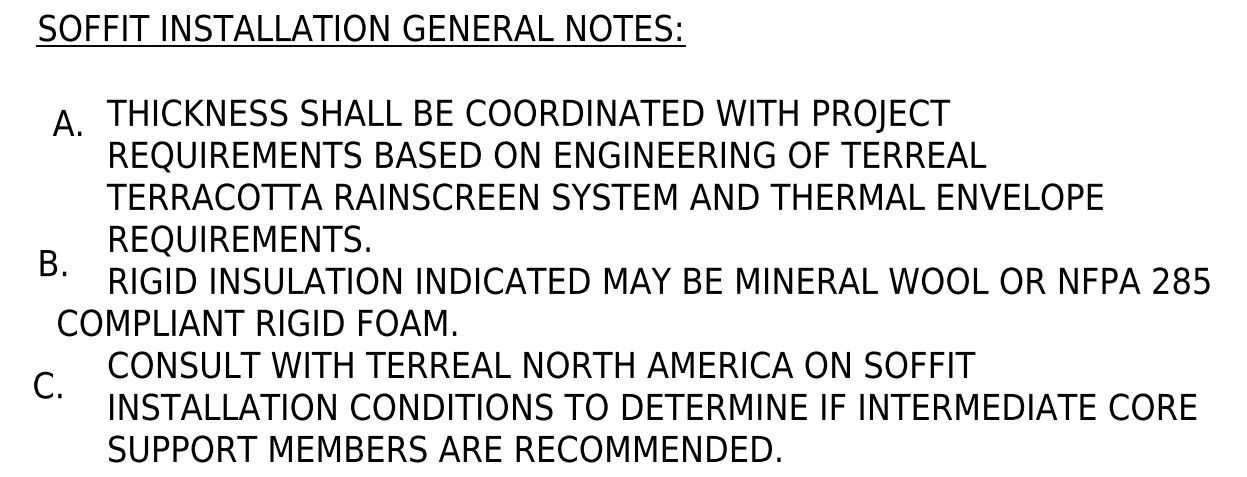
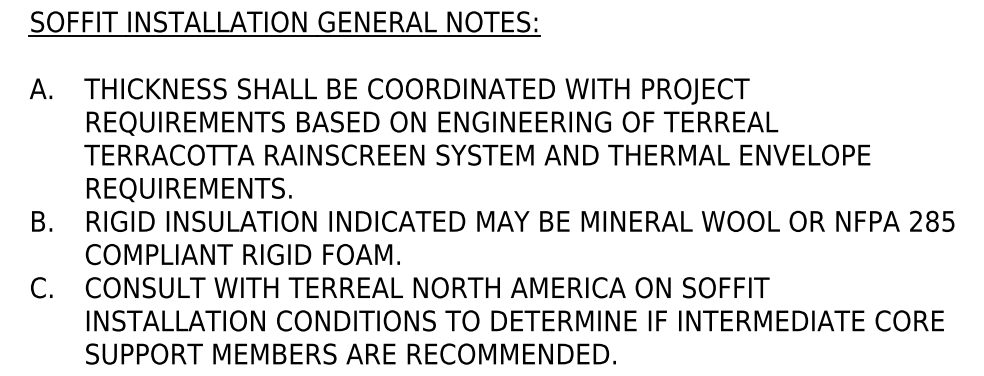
text: (67, 122) -> (41, 88), moved
text: (53, 263) -> (42, 221), moved
text: (256, 322) -> (242, 254), moved
text: (47, 384) -> (41, 287), moved

